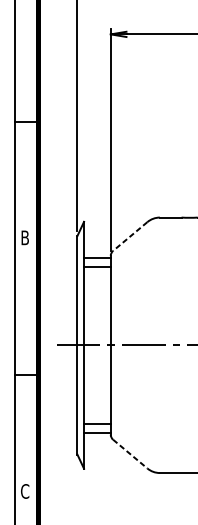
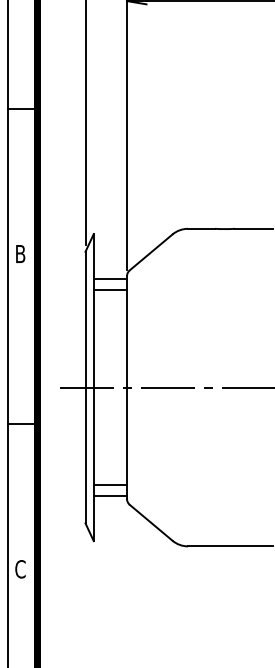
line: (130, 236) -> (151, 252), dashed -> solid
line: (130, 453) -> (151, 522), dashed -> solid

